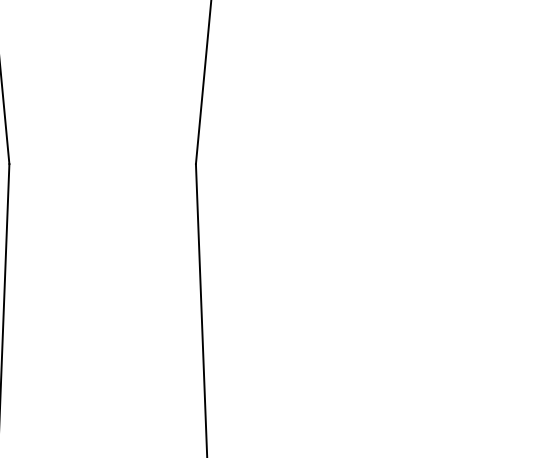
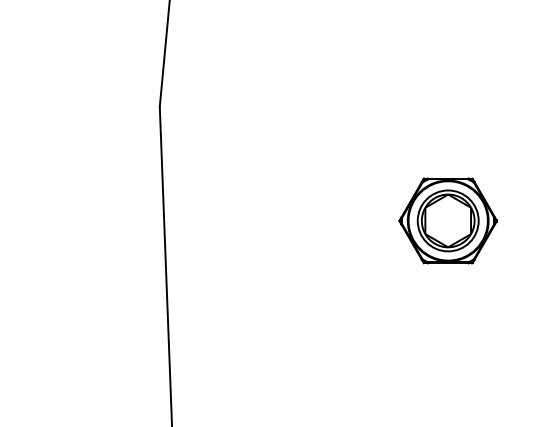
part: (484, 278) -> (448, 221), added

